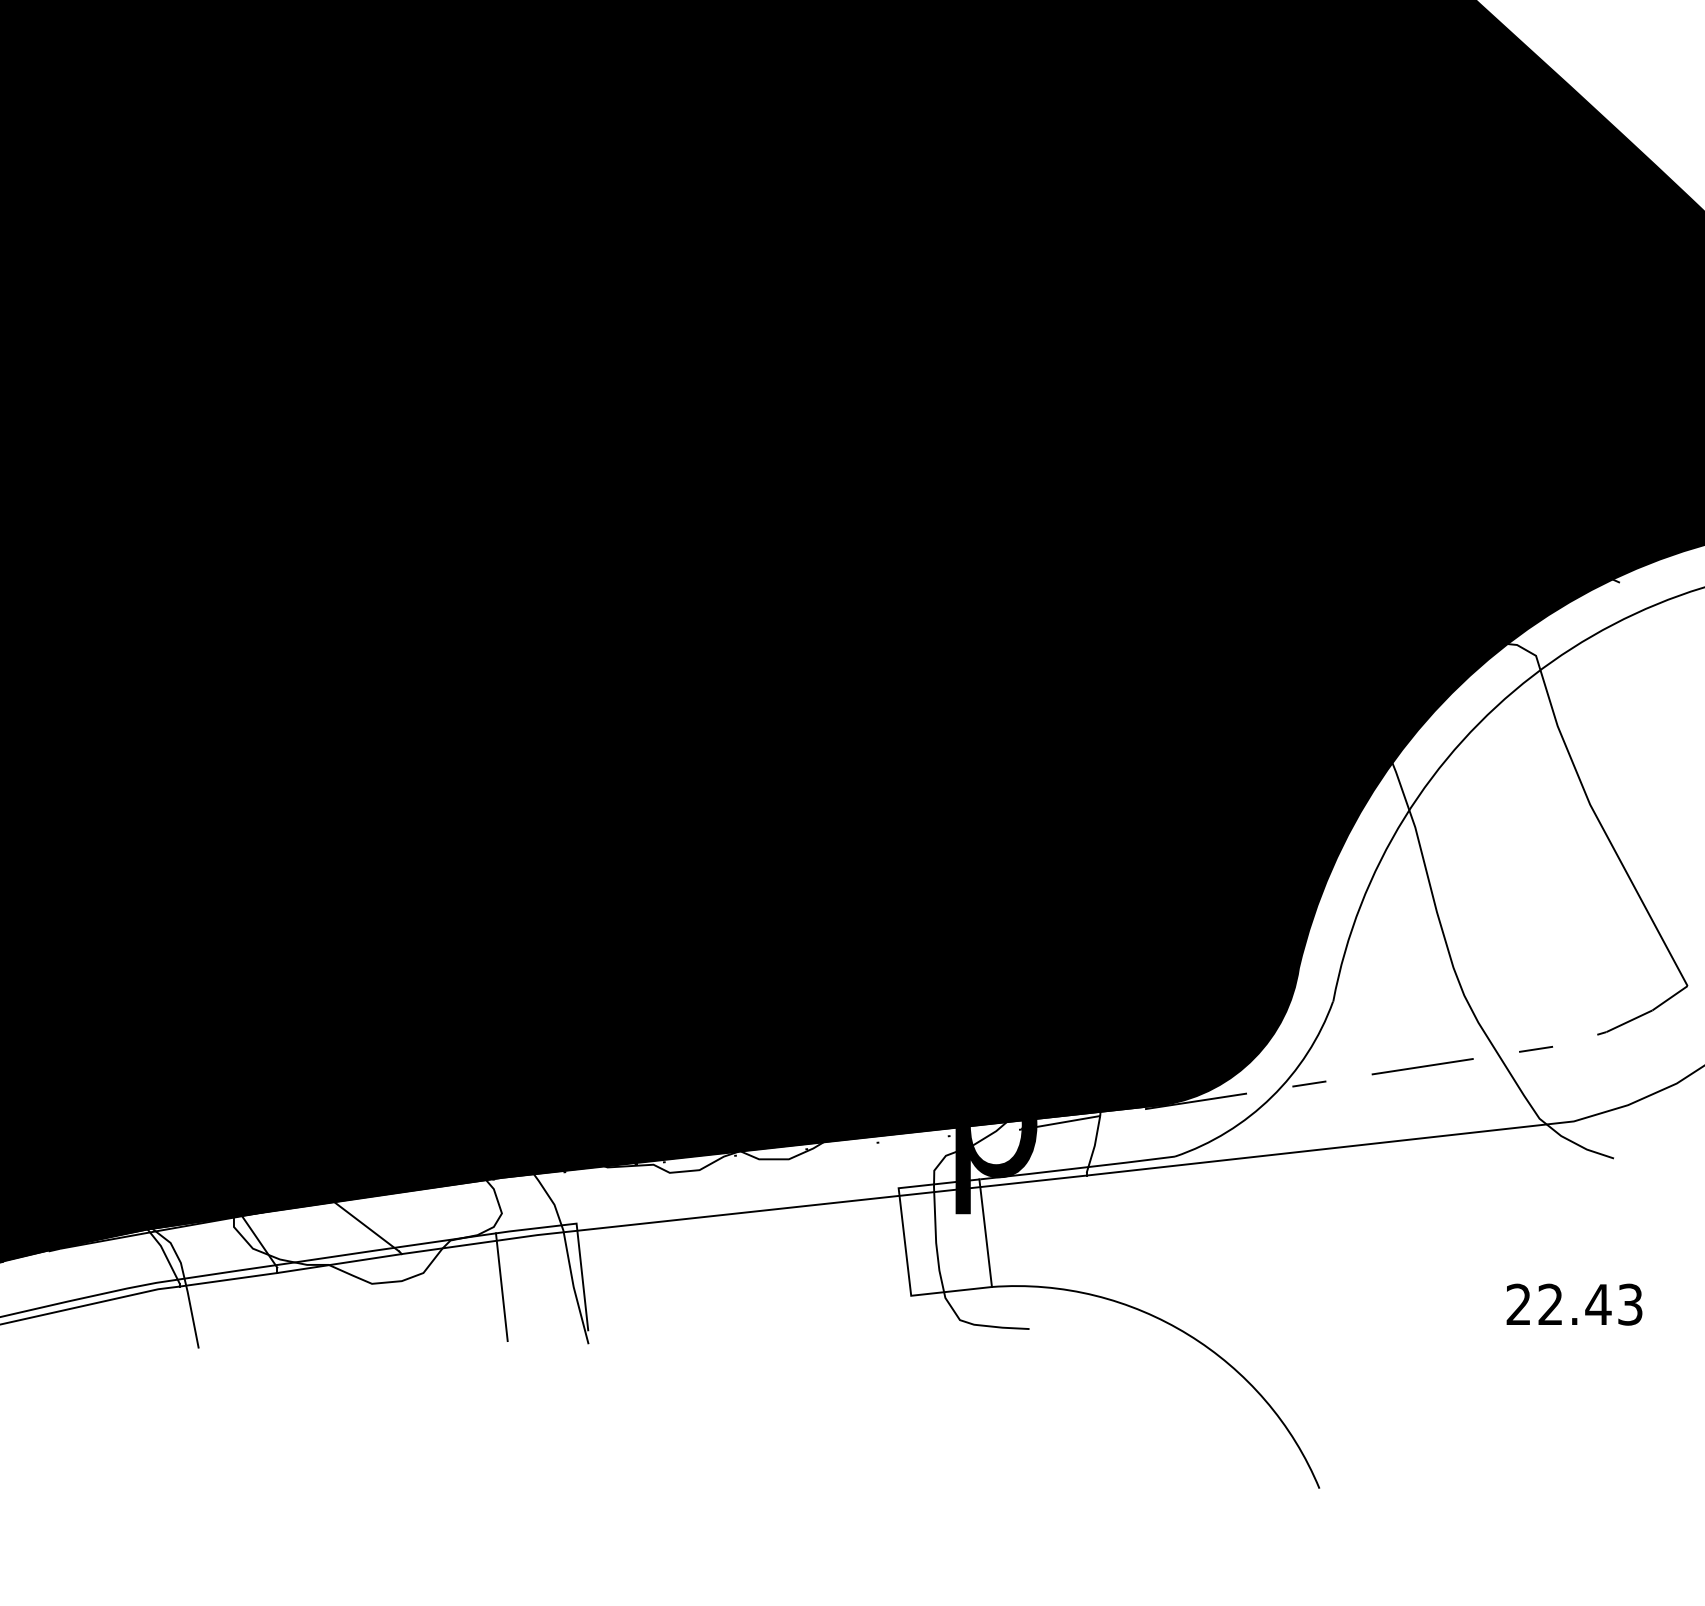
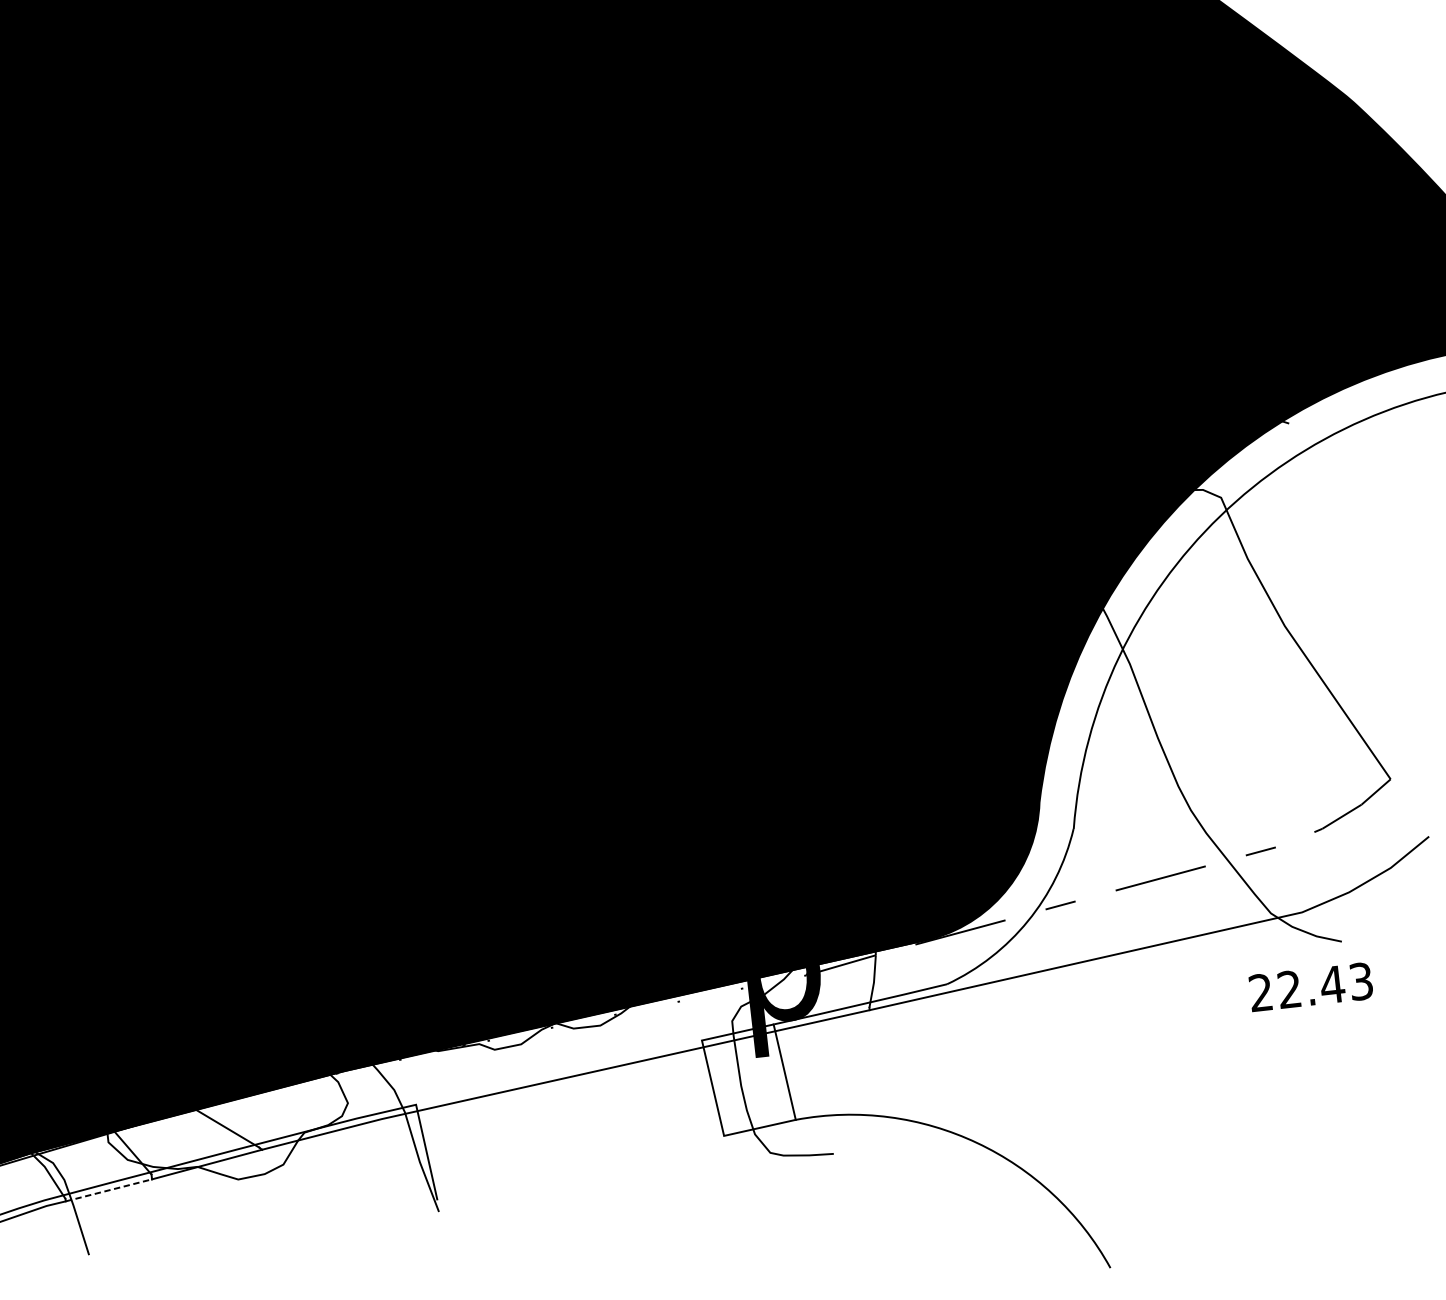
line: (229, 1279) -> (109, 1190), solid -> dashed
line: (501, 1287) -> (355, 1169), removed
text: (1574, 1304) -> (1311, 987), moved

